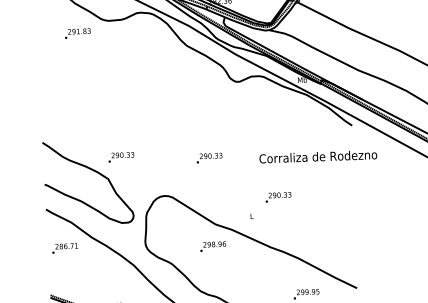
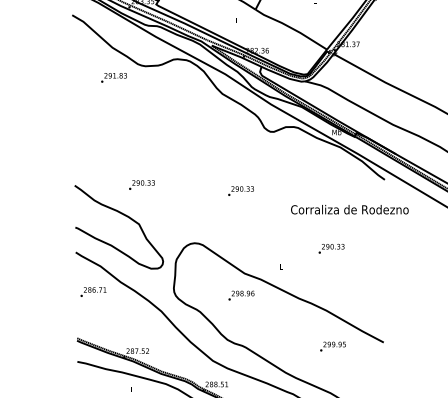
text: (120, 156) -> (141, 184), moved
text: (208, 157) -> (240, 190), moved
text: (278, 197) -> (331, 248), moved

